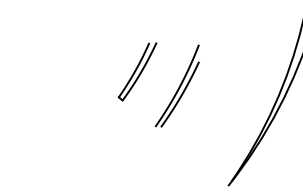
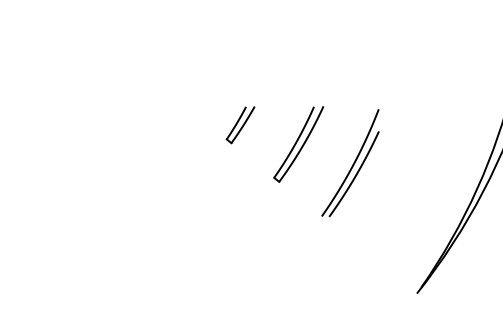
part: (92, 57) -> (240, 125), added

